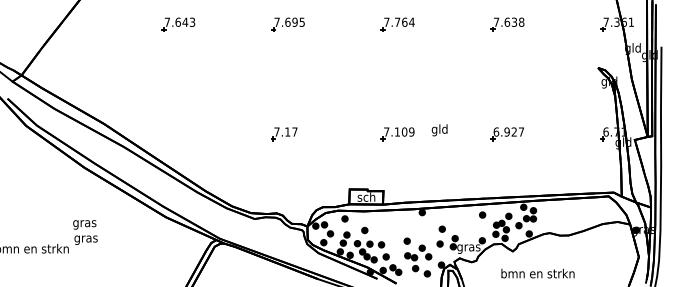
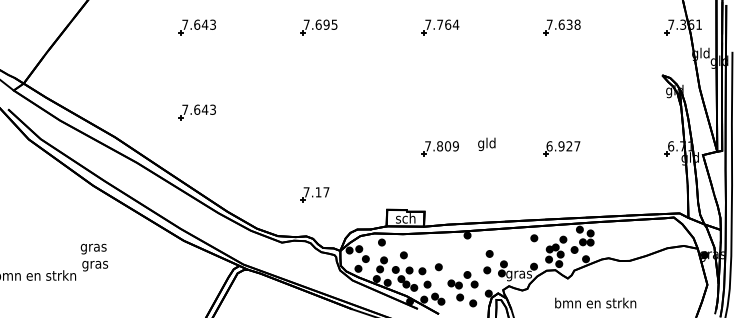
part: (177, 101) -> (196, 112), added
text: (397, 132) -> (440, 146), 7.109 -> 7.809
part: (284, 134) -> (314, 194), moved
part: (406, 241) -> (438, 267), moved

